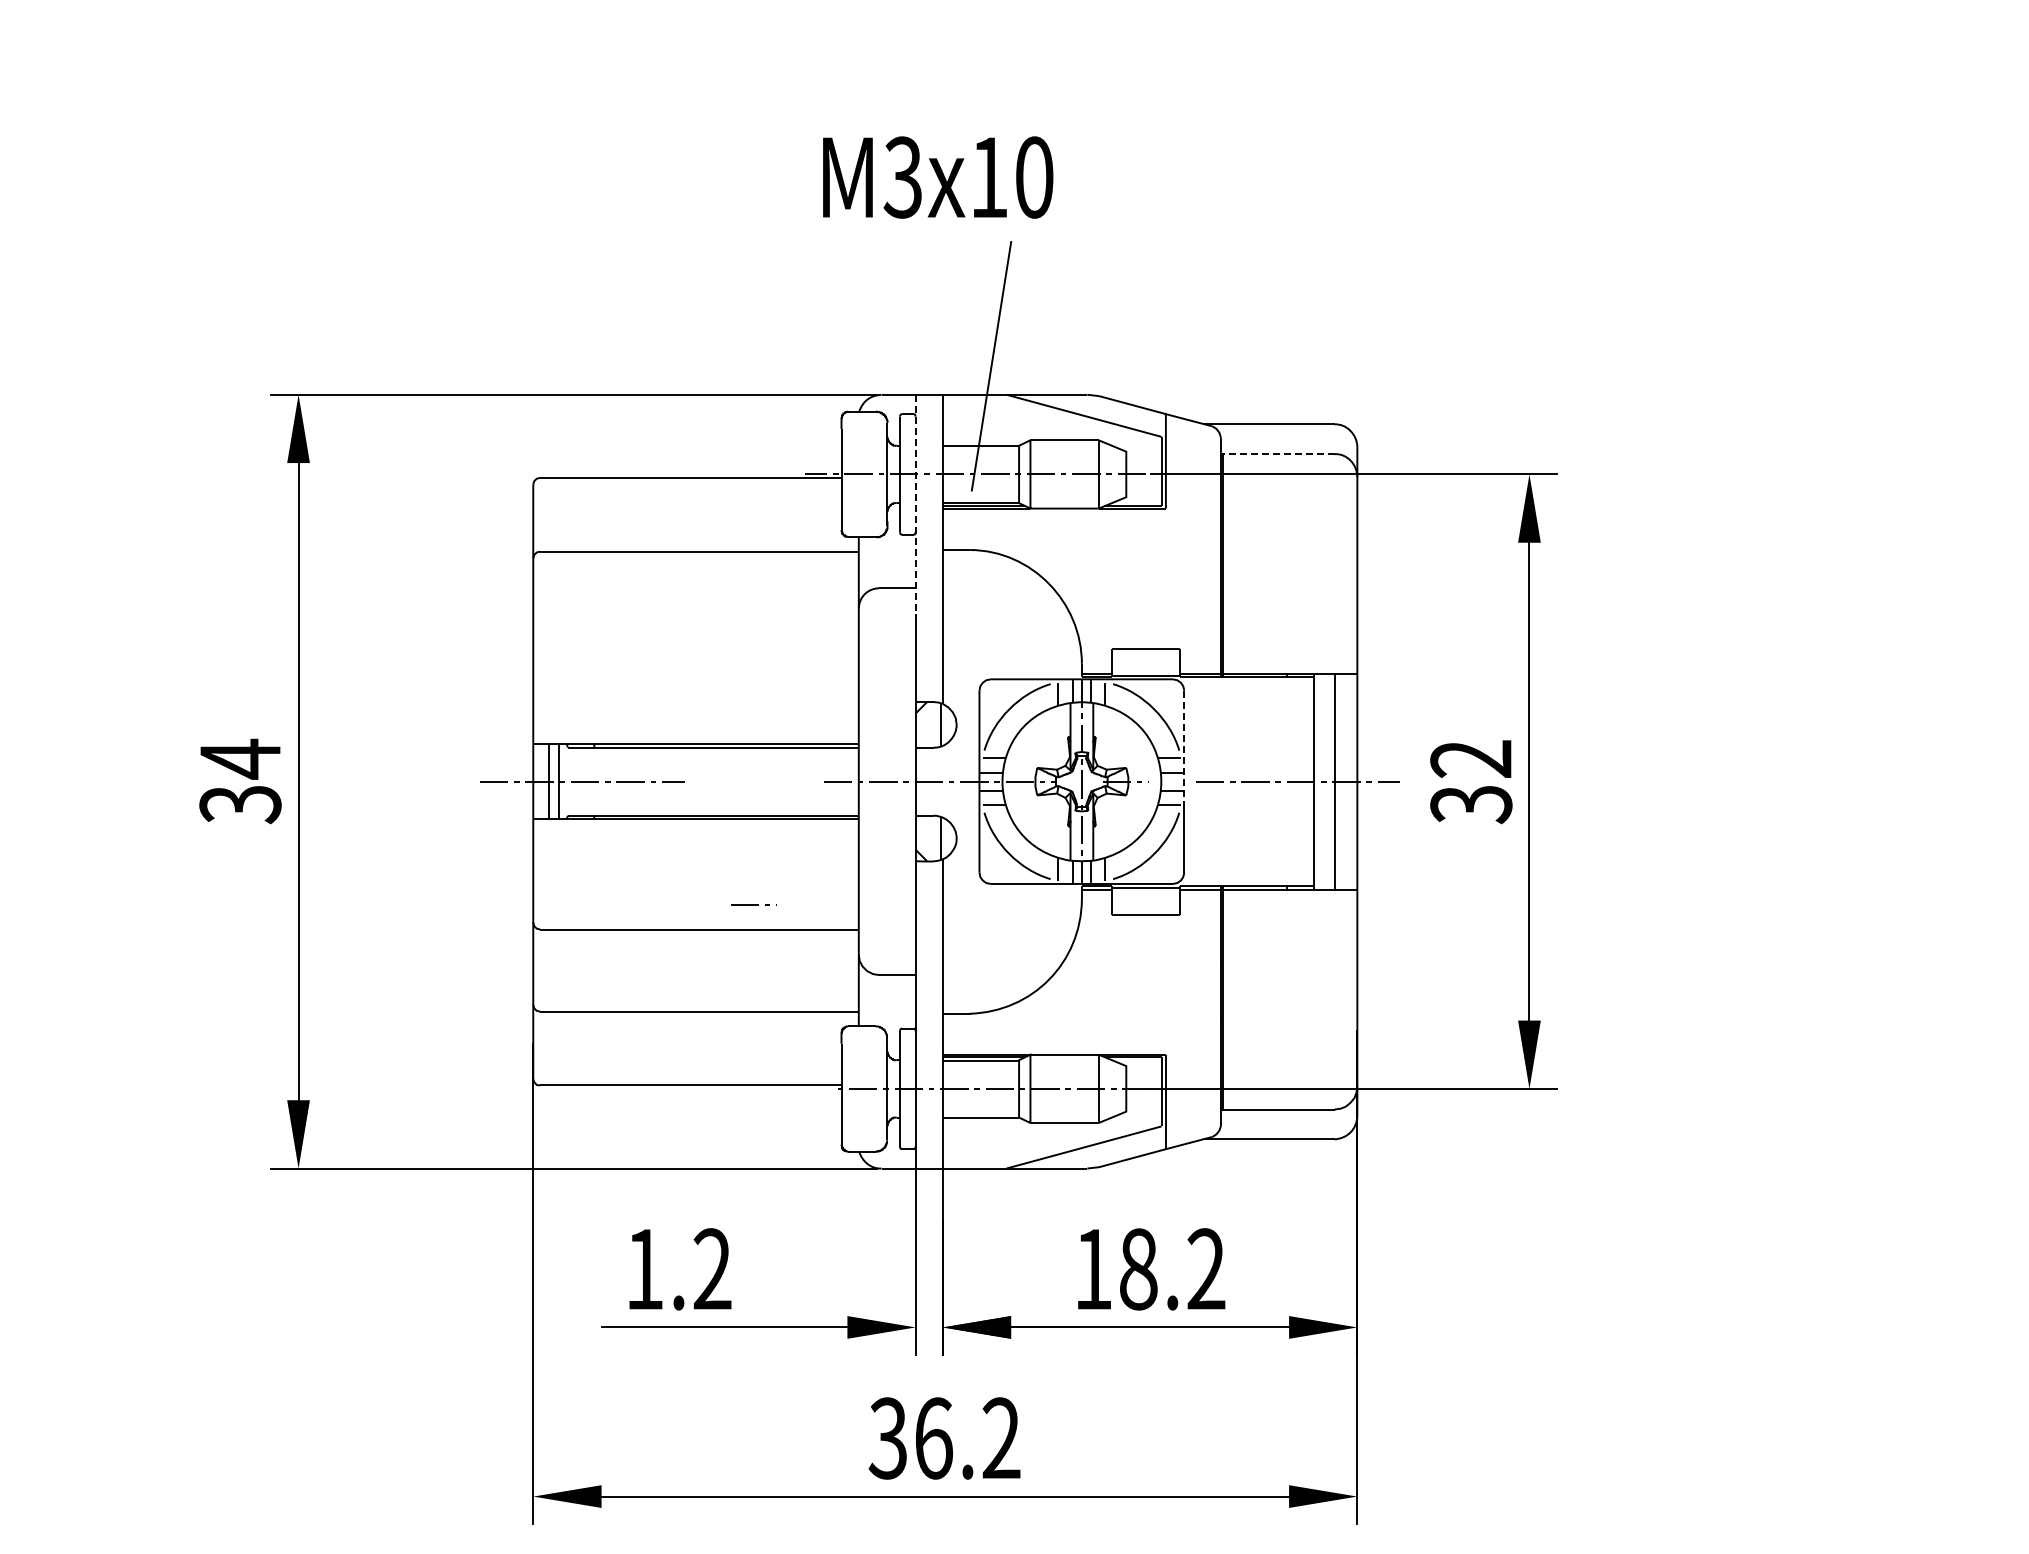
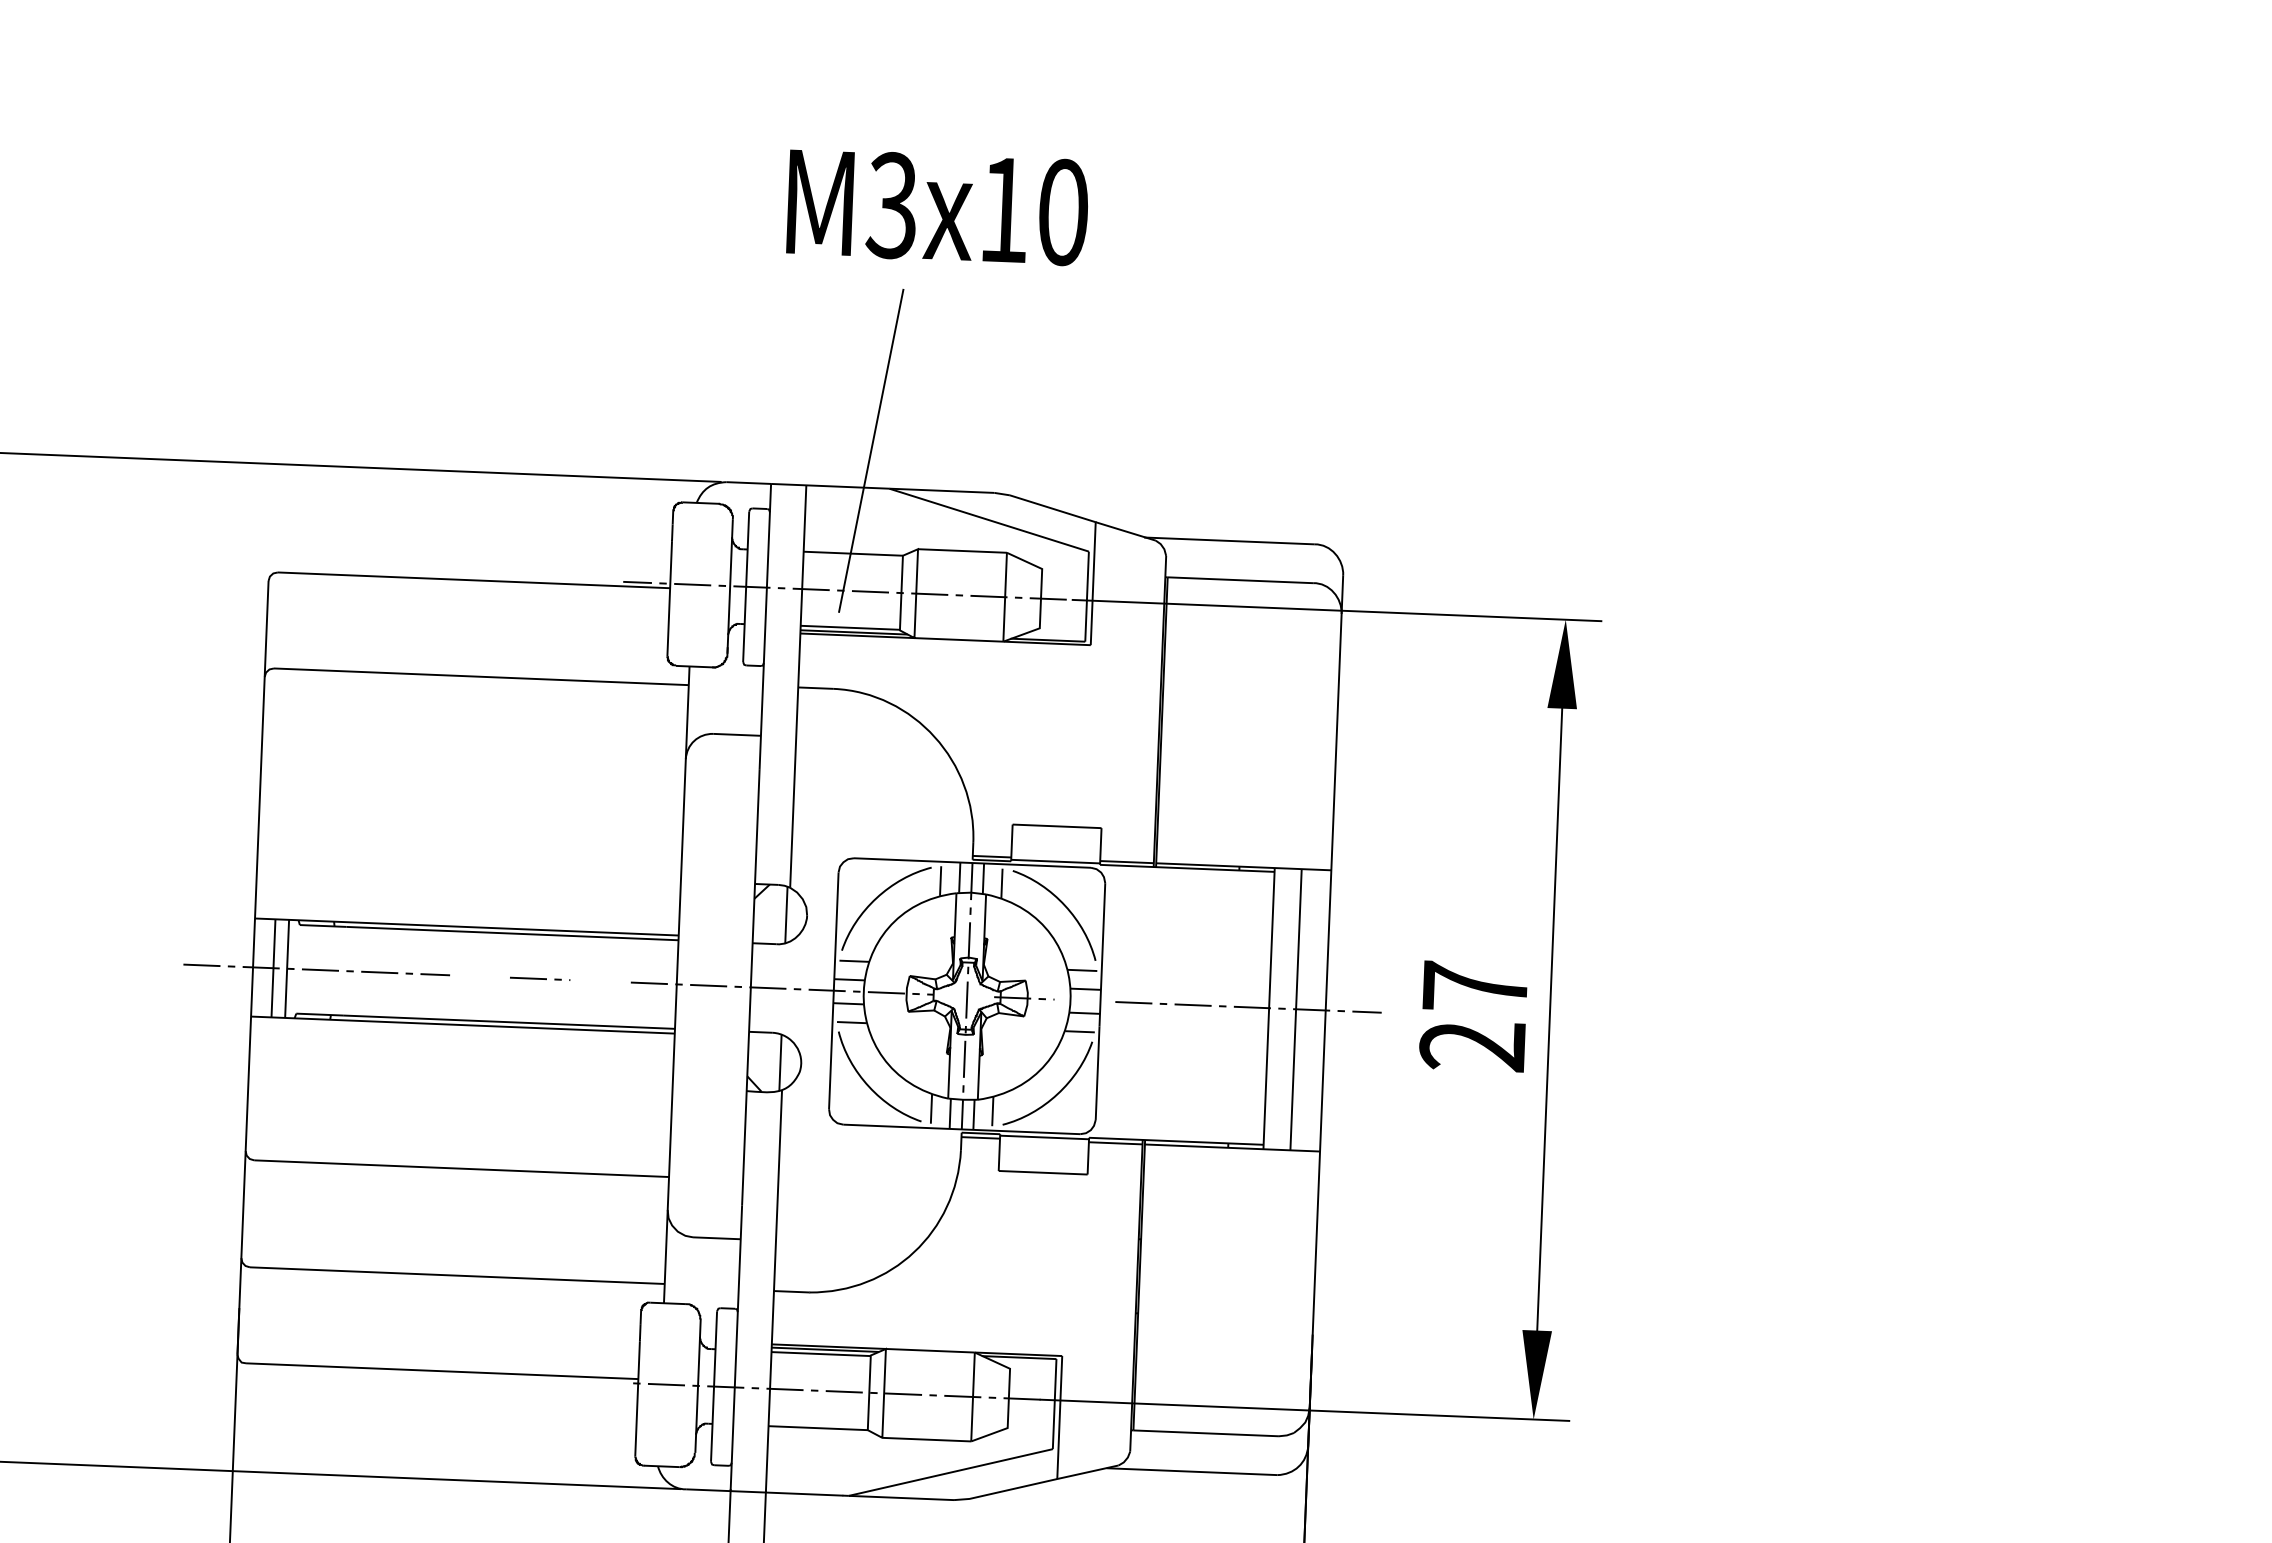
text: (938, 177) -> (938, 207), moved
line: (1278, 454) -> (1240, 580), dashed -> solid
line: (915, 504) -> (765, 626), dashed -> solid
line: (1184, 746) -> (1102, 955), dashed -> solid
text: (1471, 782) -> (1474, 1017), 32 -> 27
line: (753, 904) -> (539, 978), moved

